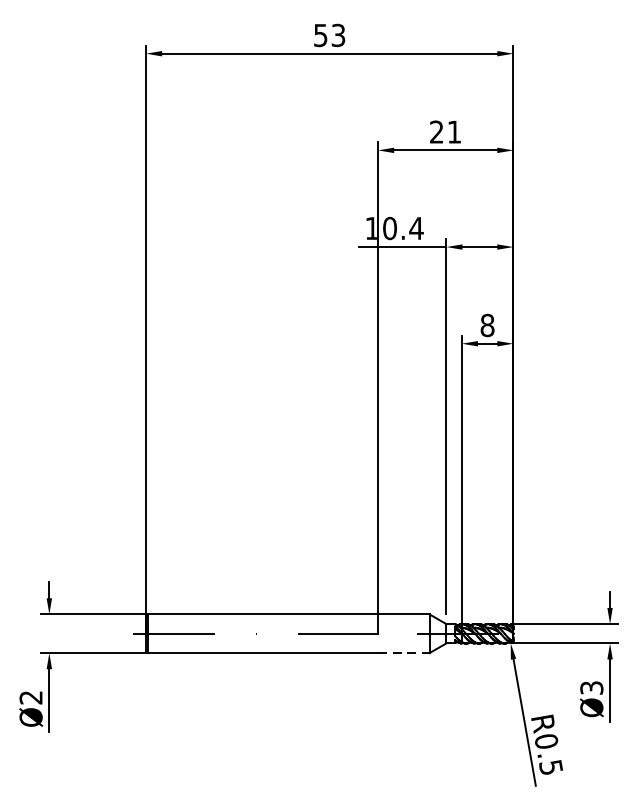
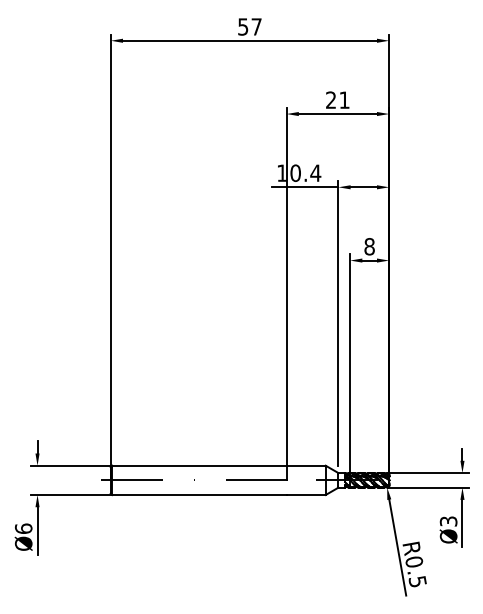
text: (338, 34) -> (256, 26), 53 -> 57
line: (404, 653) -> (306, 495), dashed -> solid
text: (30, 697) -> (23, 528), Ø2 -> Ø6

